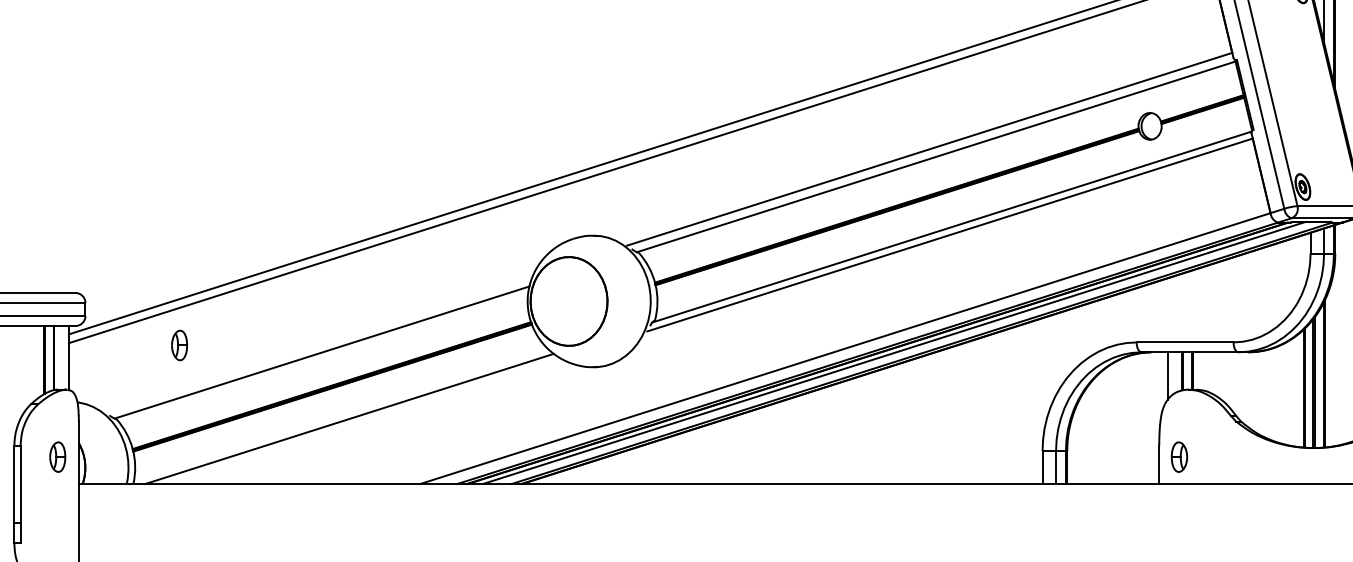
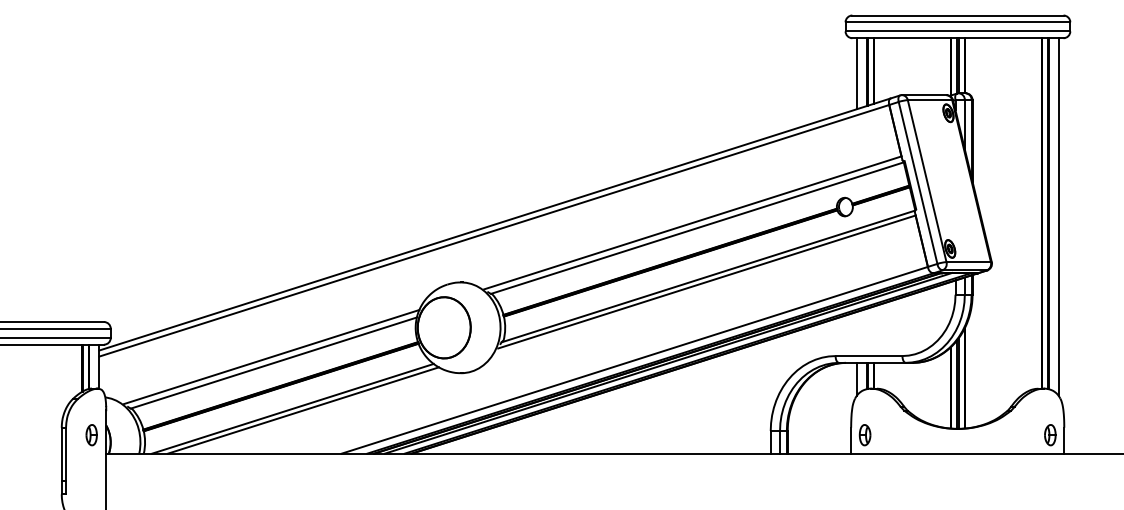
line: (318, 344) -> (271, 357), added
part: (179, 345) -> (175, 358), removed
line: (364, 421) -> (303, 410), added

